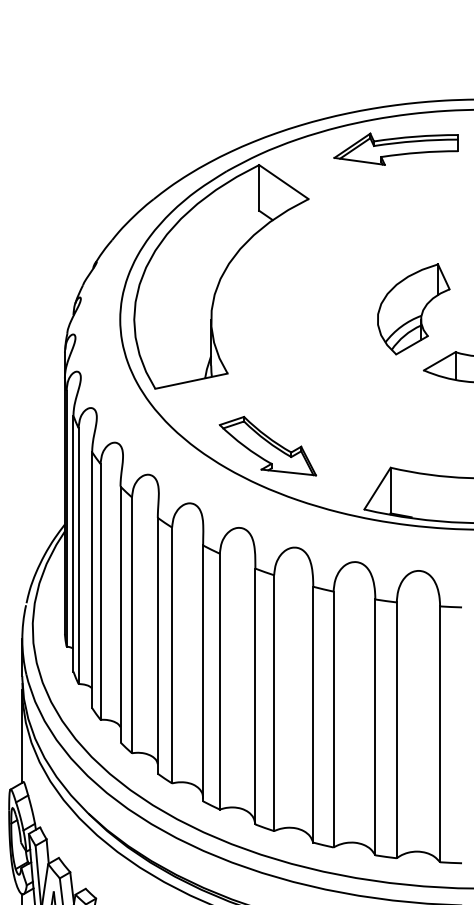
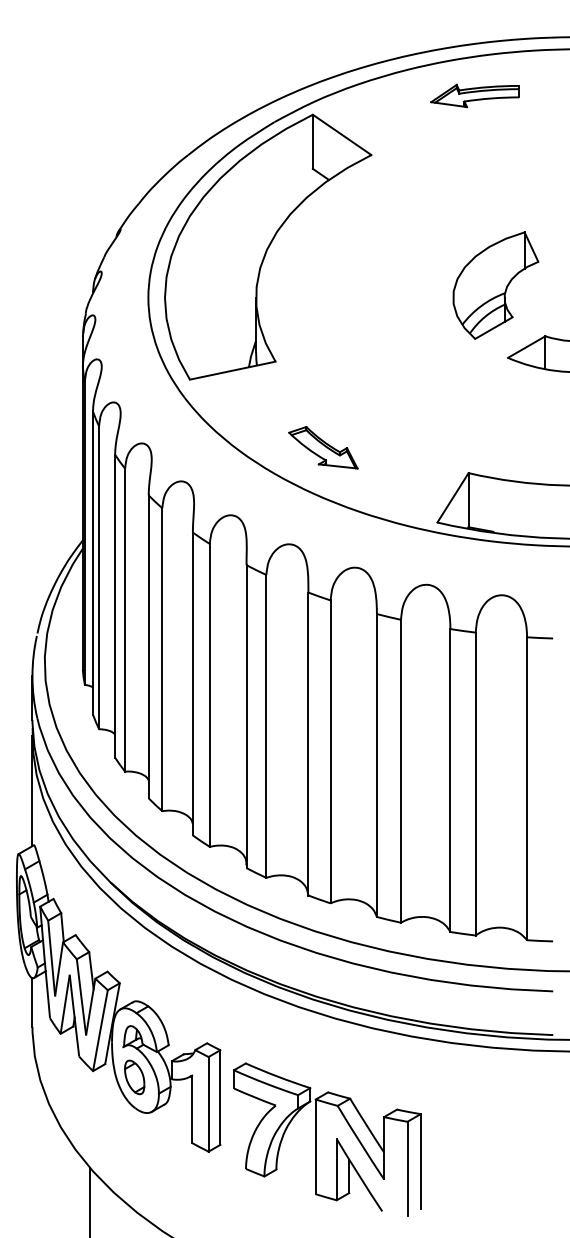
part: (395, 148) -> (474, 95), size x0.6
part: (268, 446) -> (323, 447), size x0.6

